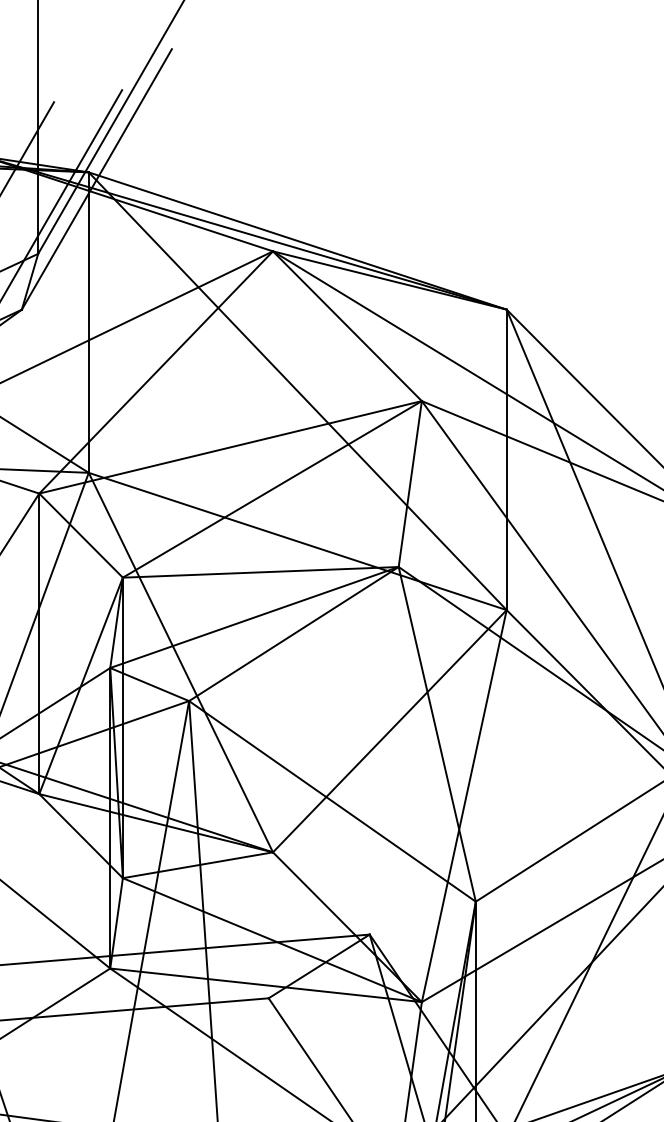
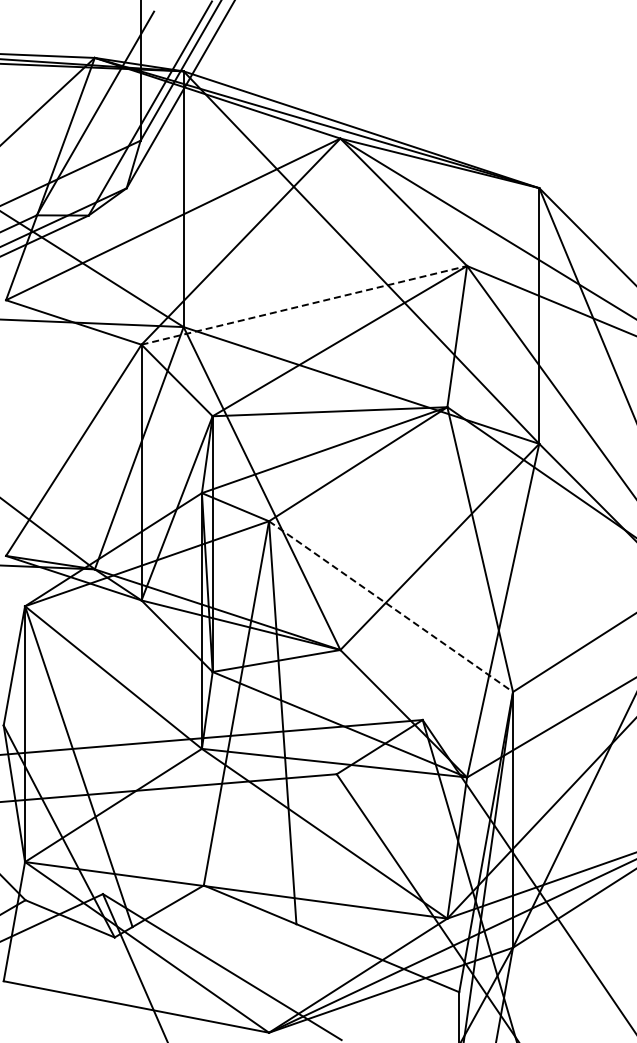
line: (230, 447) -> (304, 305), solid -> dashed
line: (333, 801) -> (391, 606), solid -> dashed

